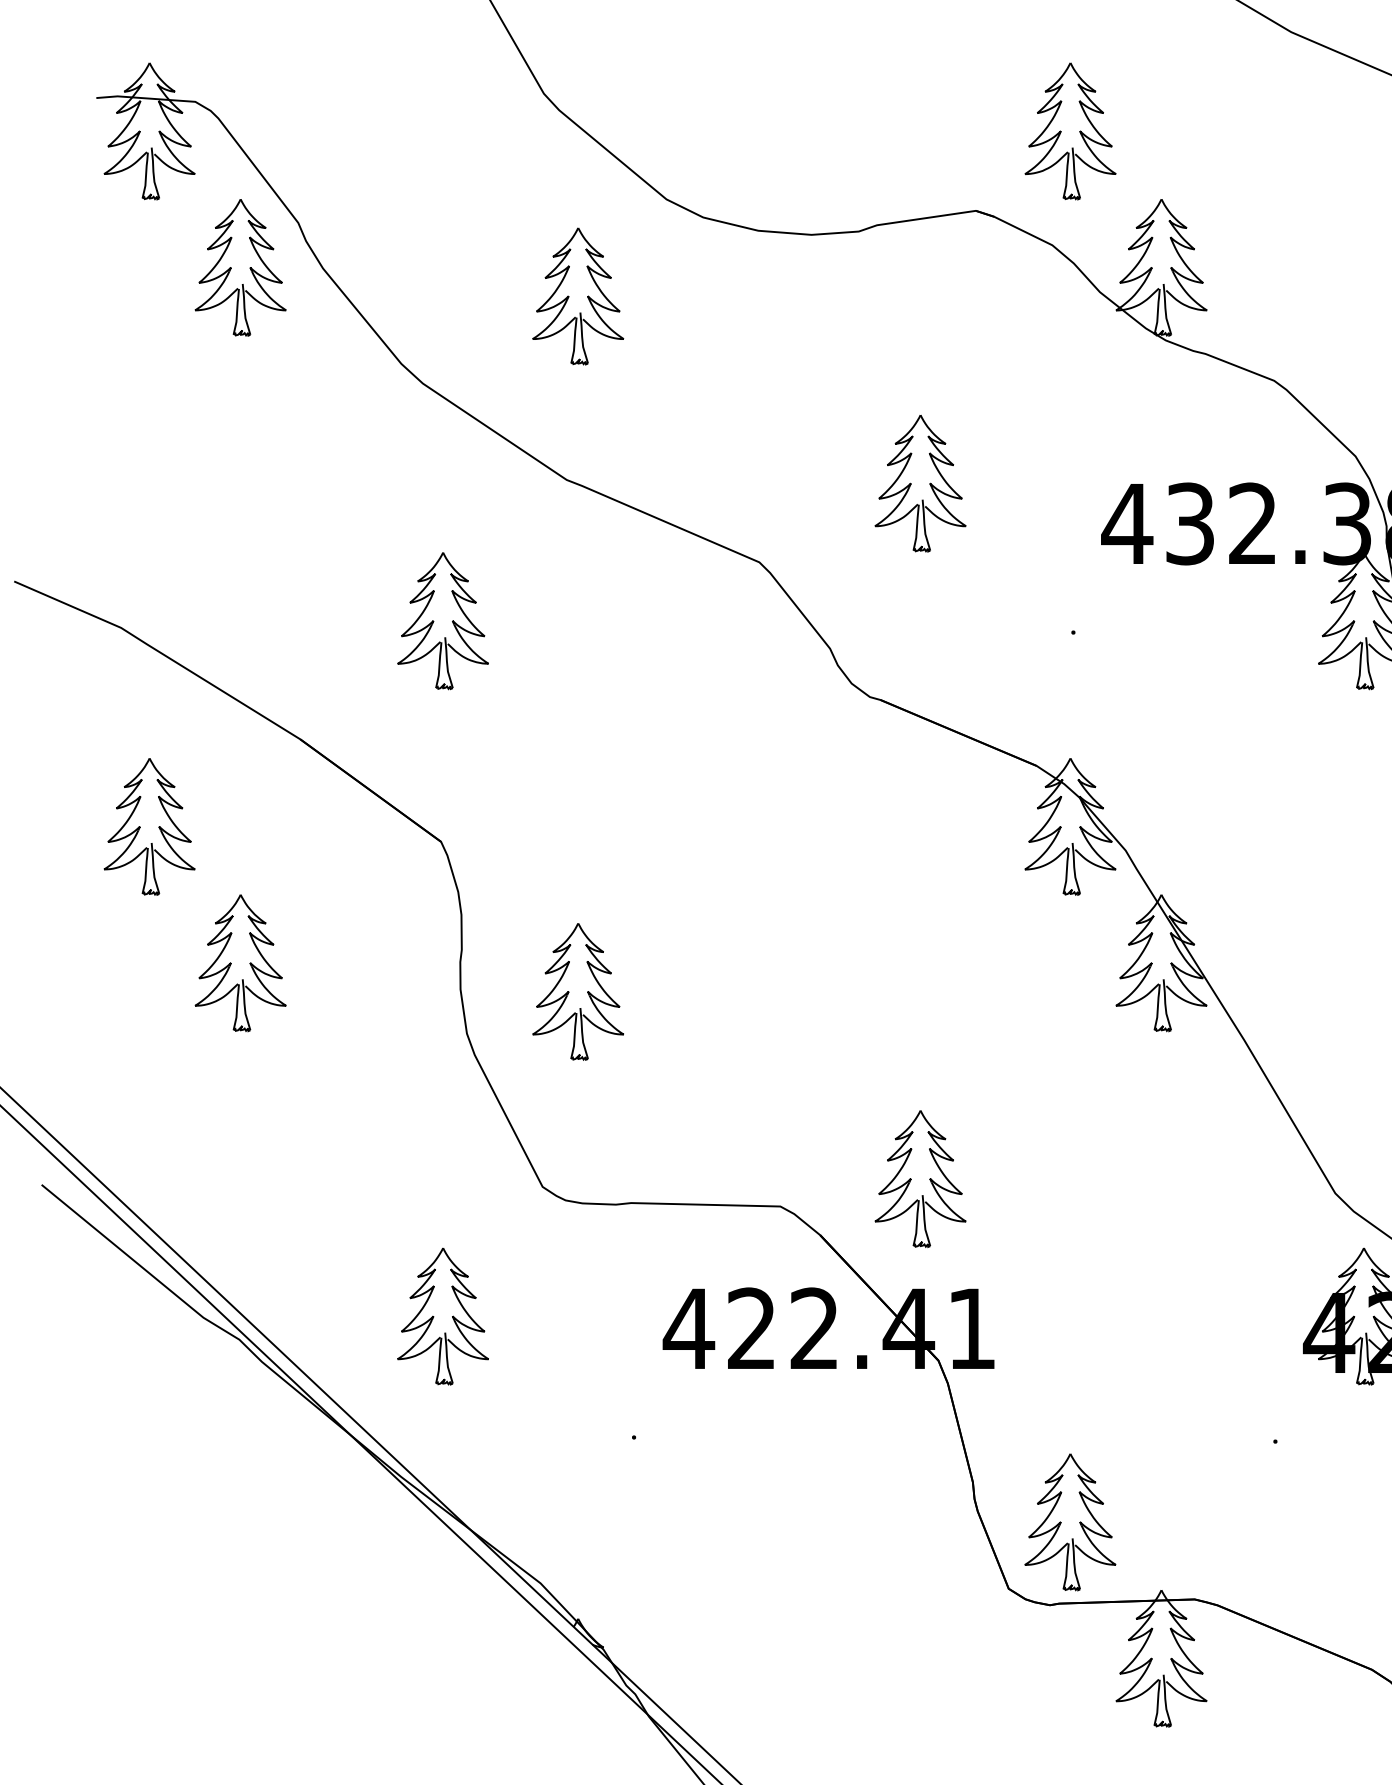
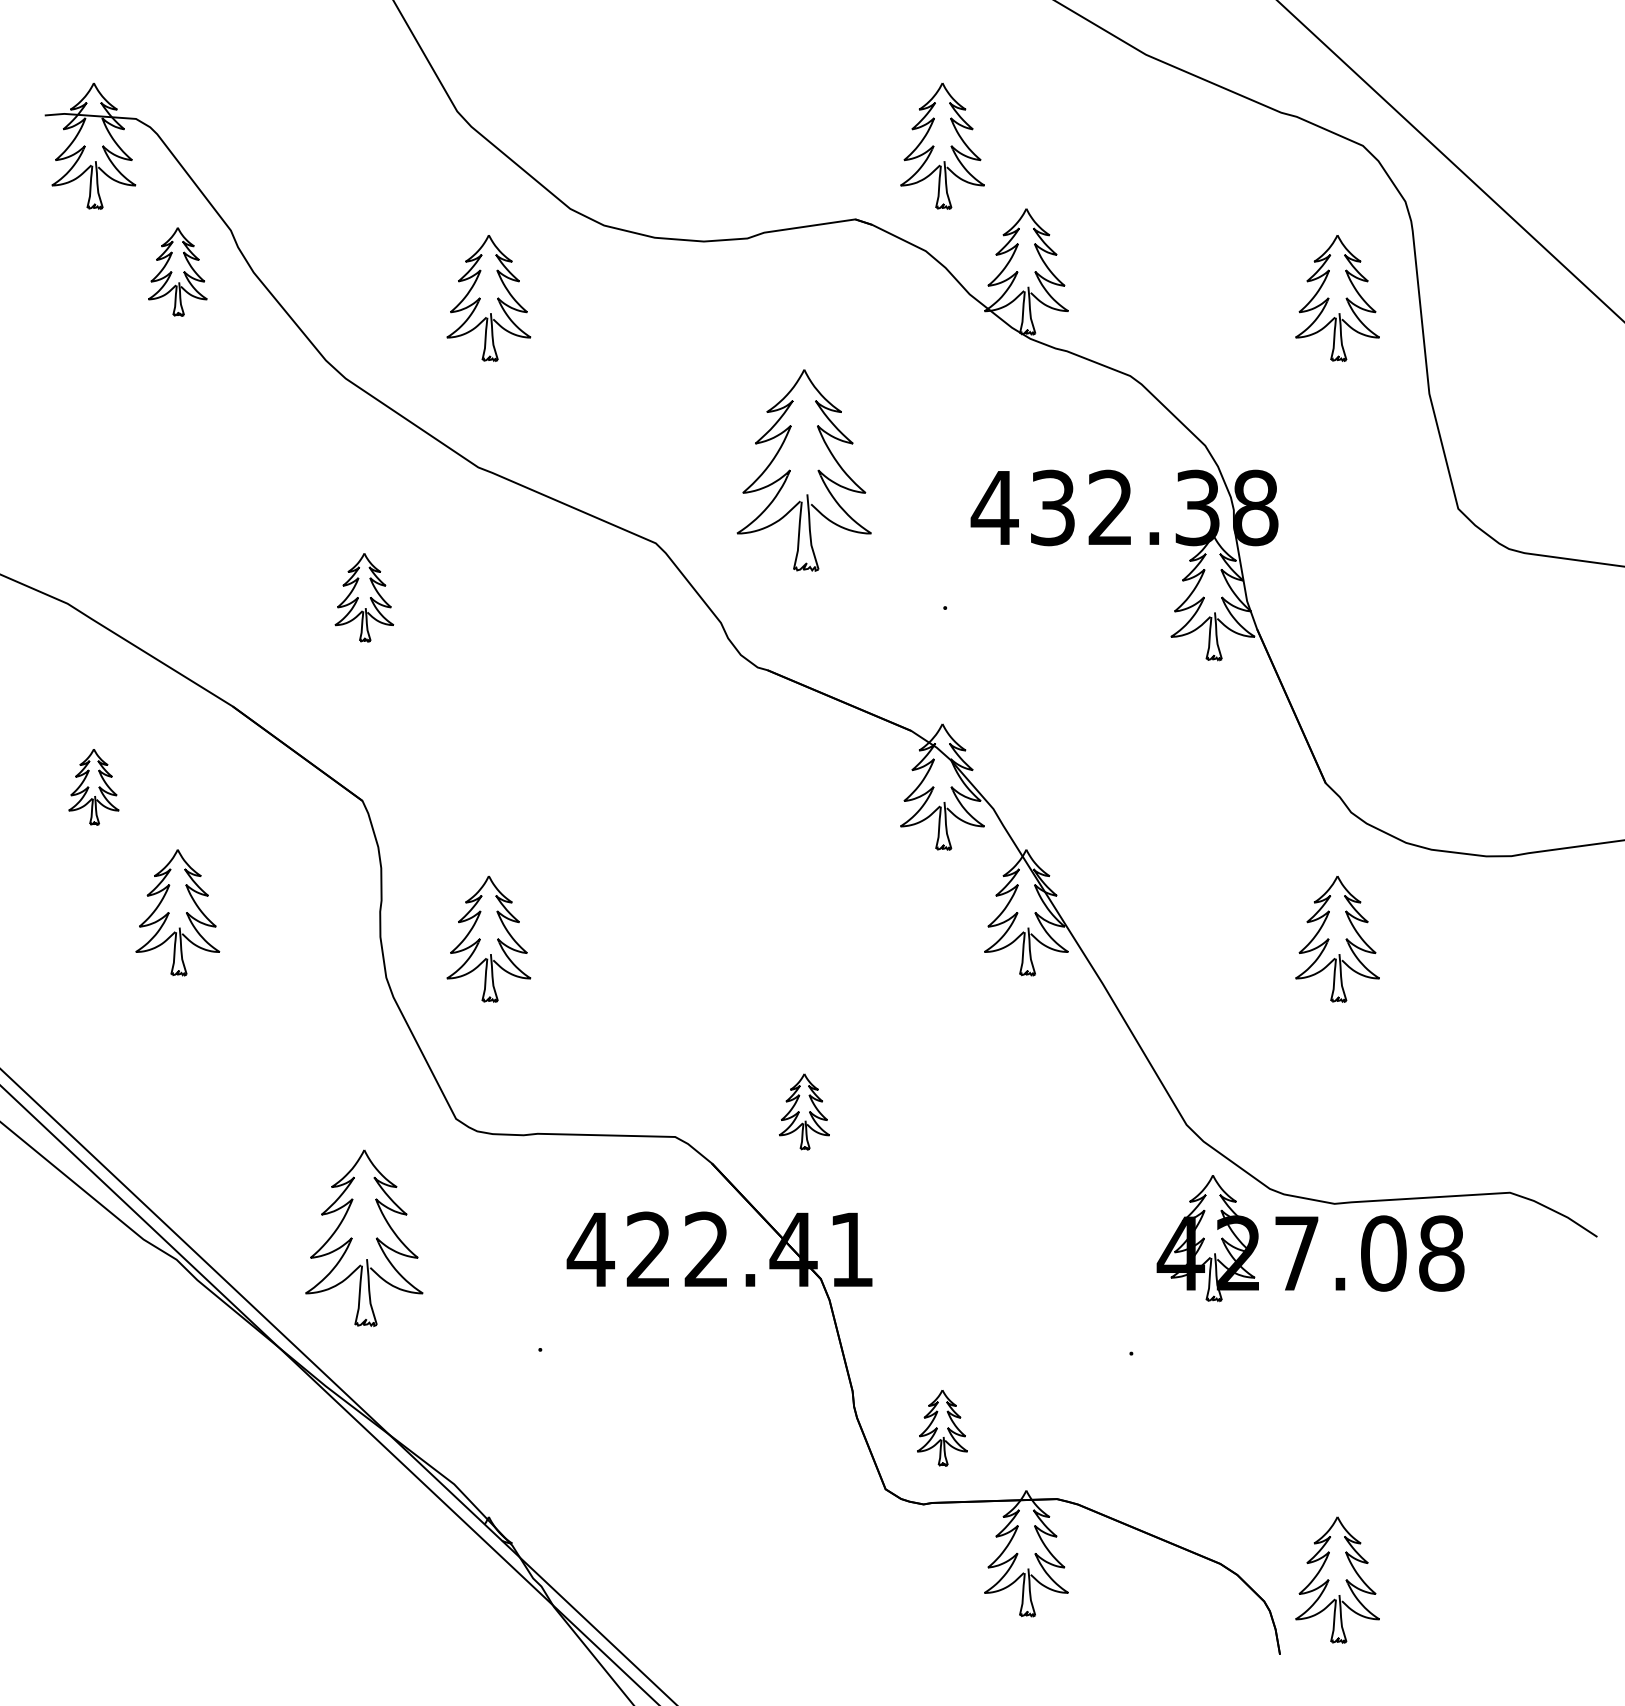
part: (240, 267) -> (177, 271), size x0.7
part: (920, 483) -> (804, 470), size x1.6
part: (443, 621) -> (364, 597), size x0.7
part: (149, 826) -> (93, 786), size x0.6
part: (920, 1178) -> (804, 1111), size x0.6
part: (443, 1316) -> (364, 1238), size x1.4
part: (1070, 1521) -> (942, 1427), size x0.6

